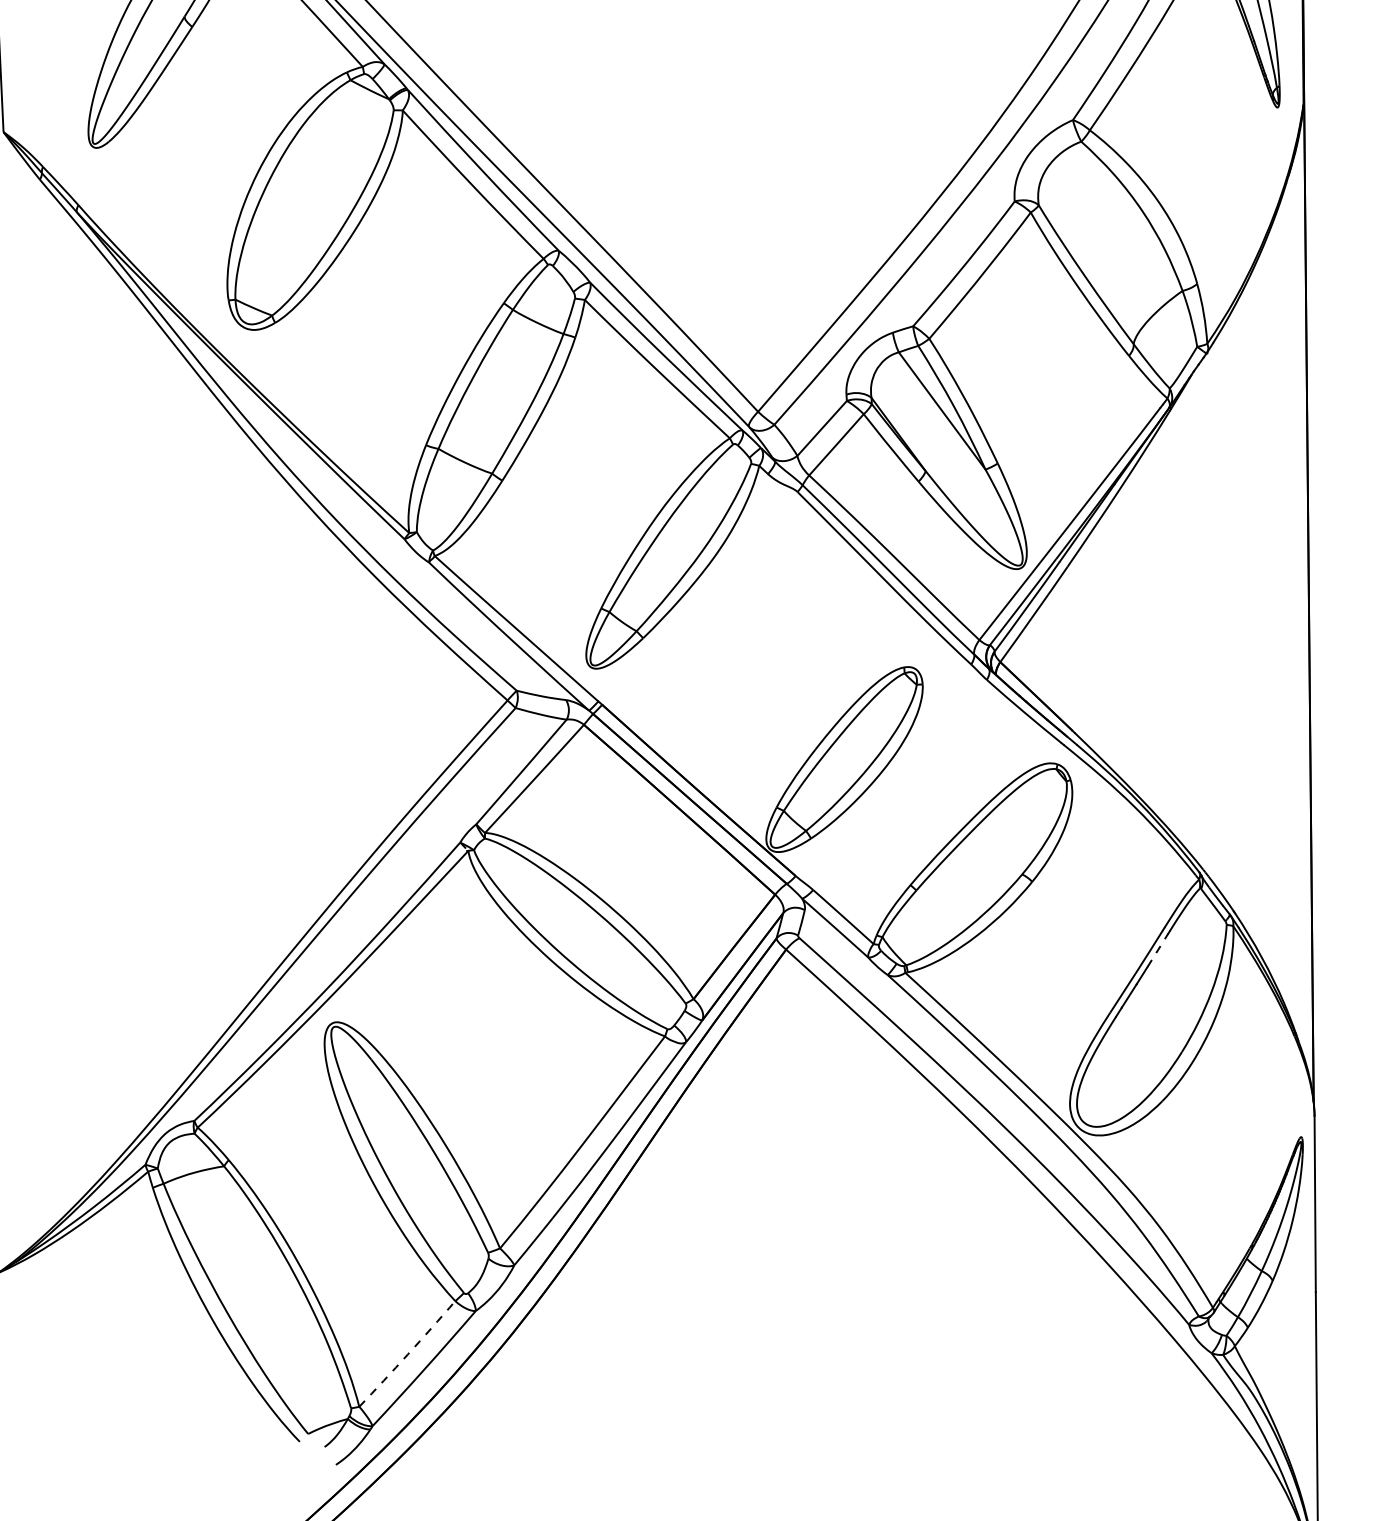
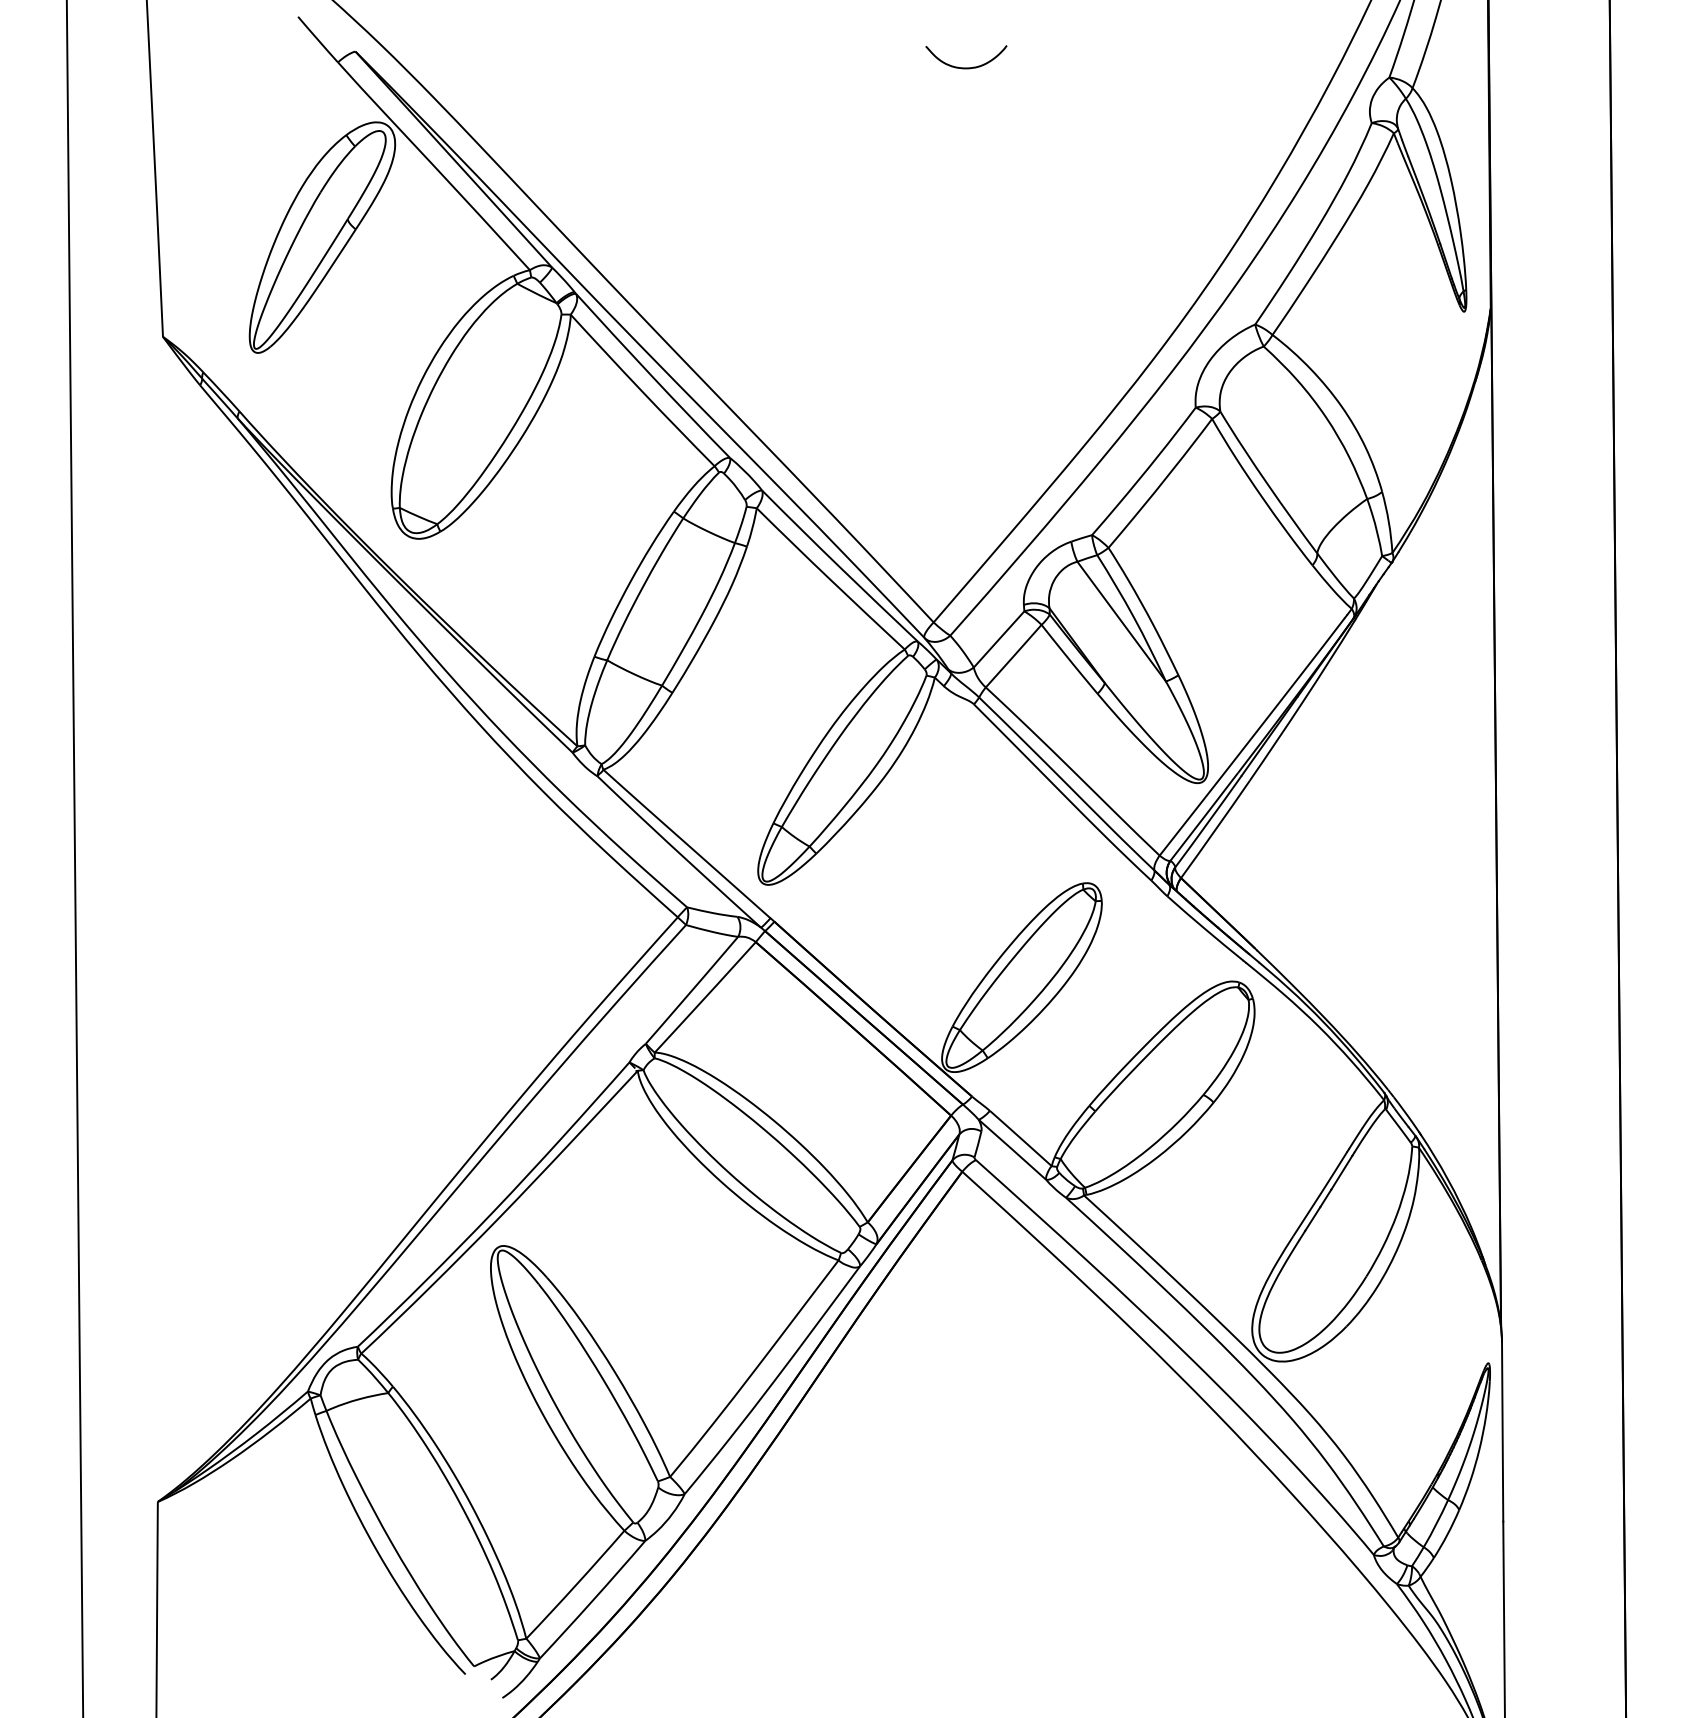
line: (1157, 950) -> (1341, 1172), dashed -> solid
arc: (407, 1354) -> (575, 1585), dashed -> solid

